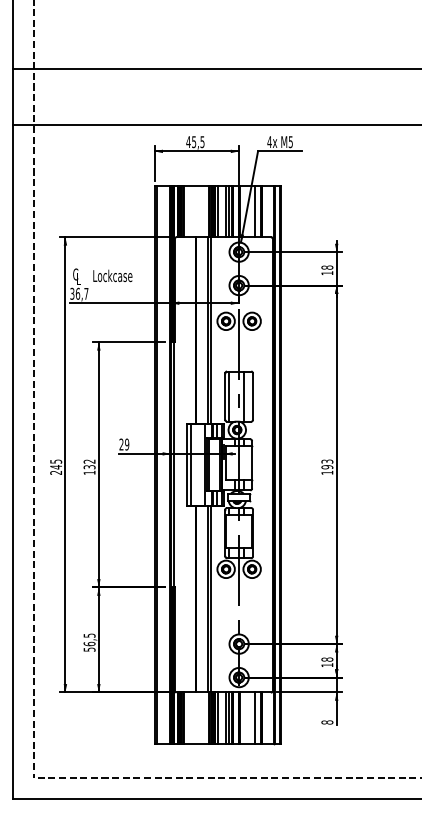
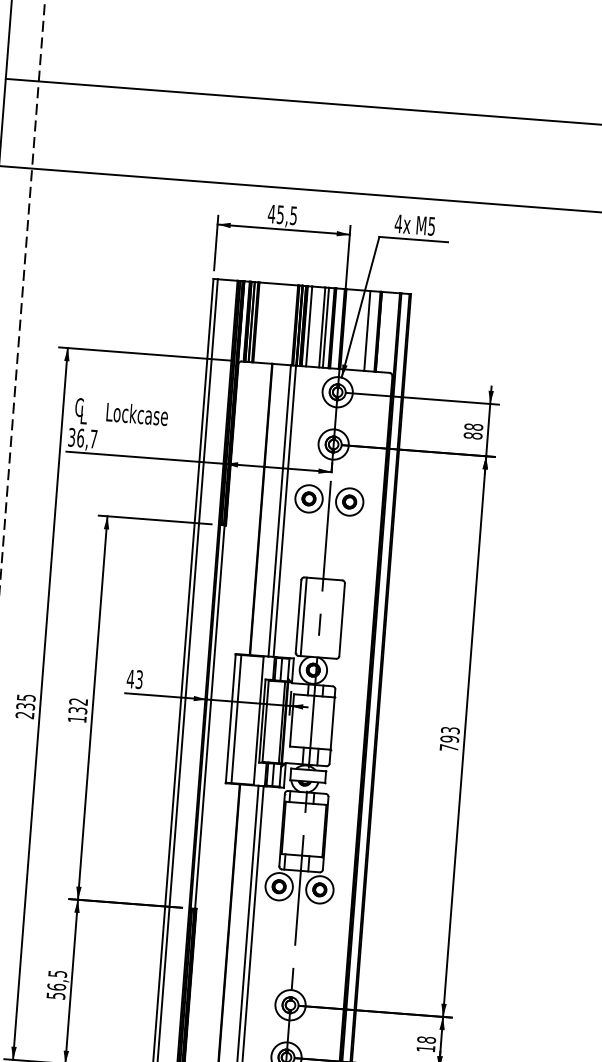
text: (327, 273) -> (473, 436), 18 -> 88
line: (243, 396) -> (327, 618), removed
text: (124, 444) -> (135, 679), 29 -> 43
text: (56, 467) -> (26, 707), 245 -> 235
text: (327, 472) -> (449, 747), 193 -> 793

